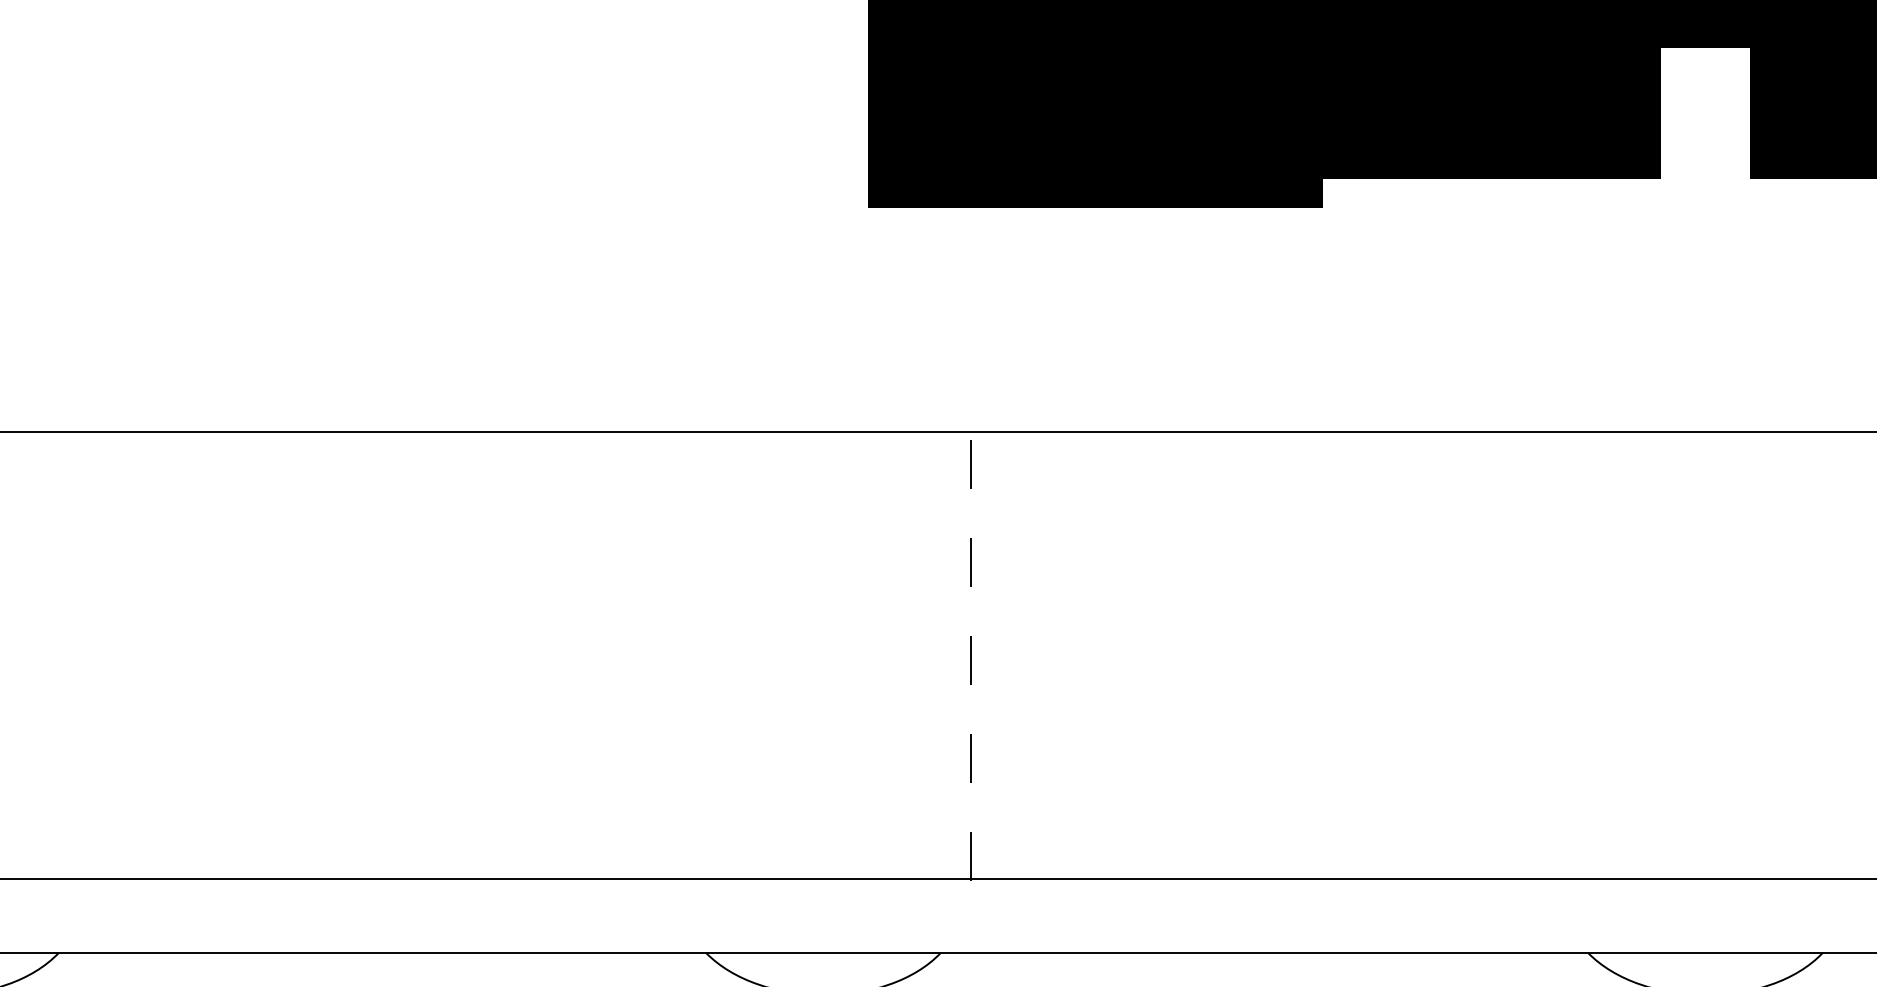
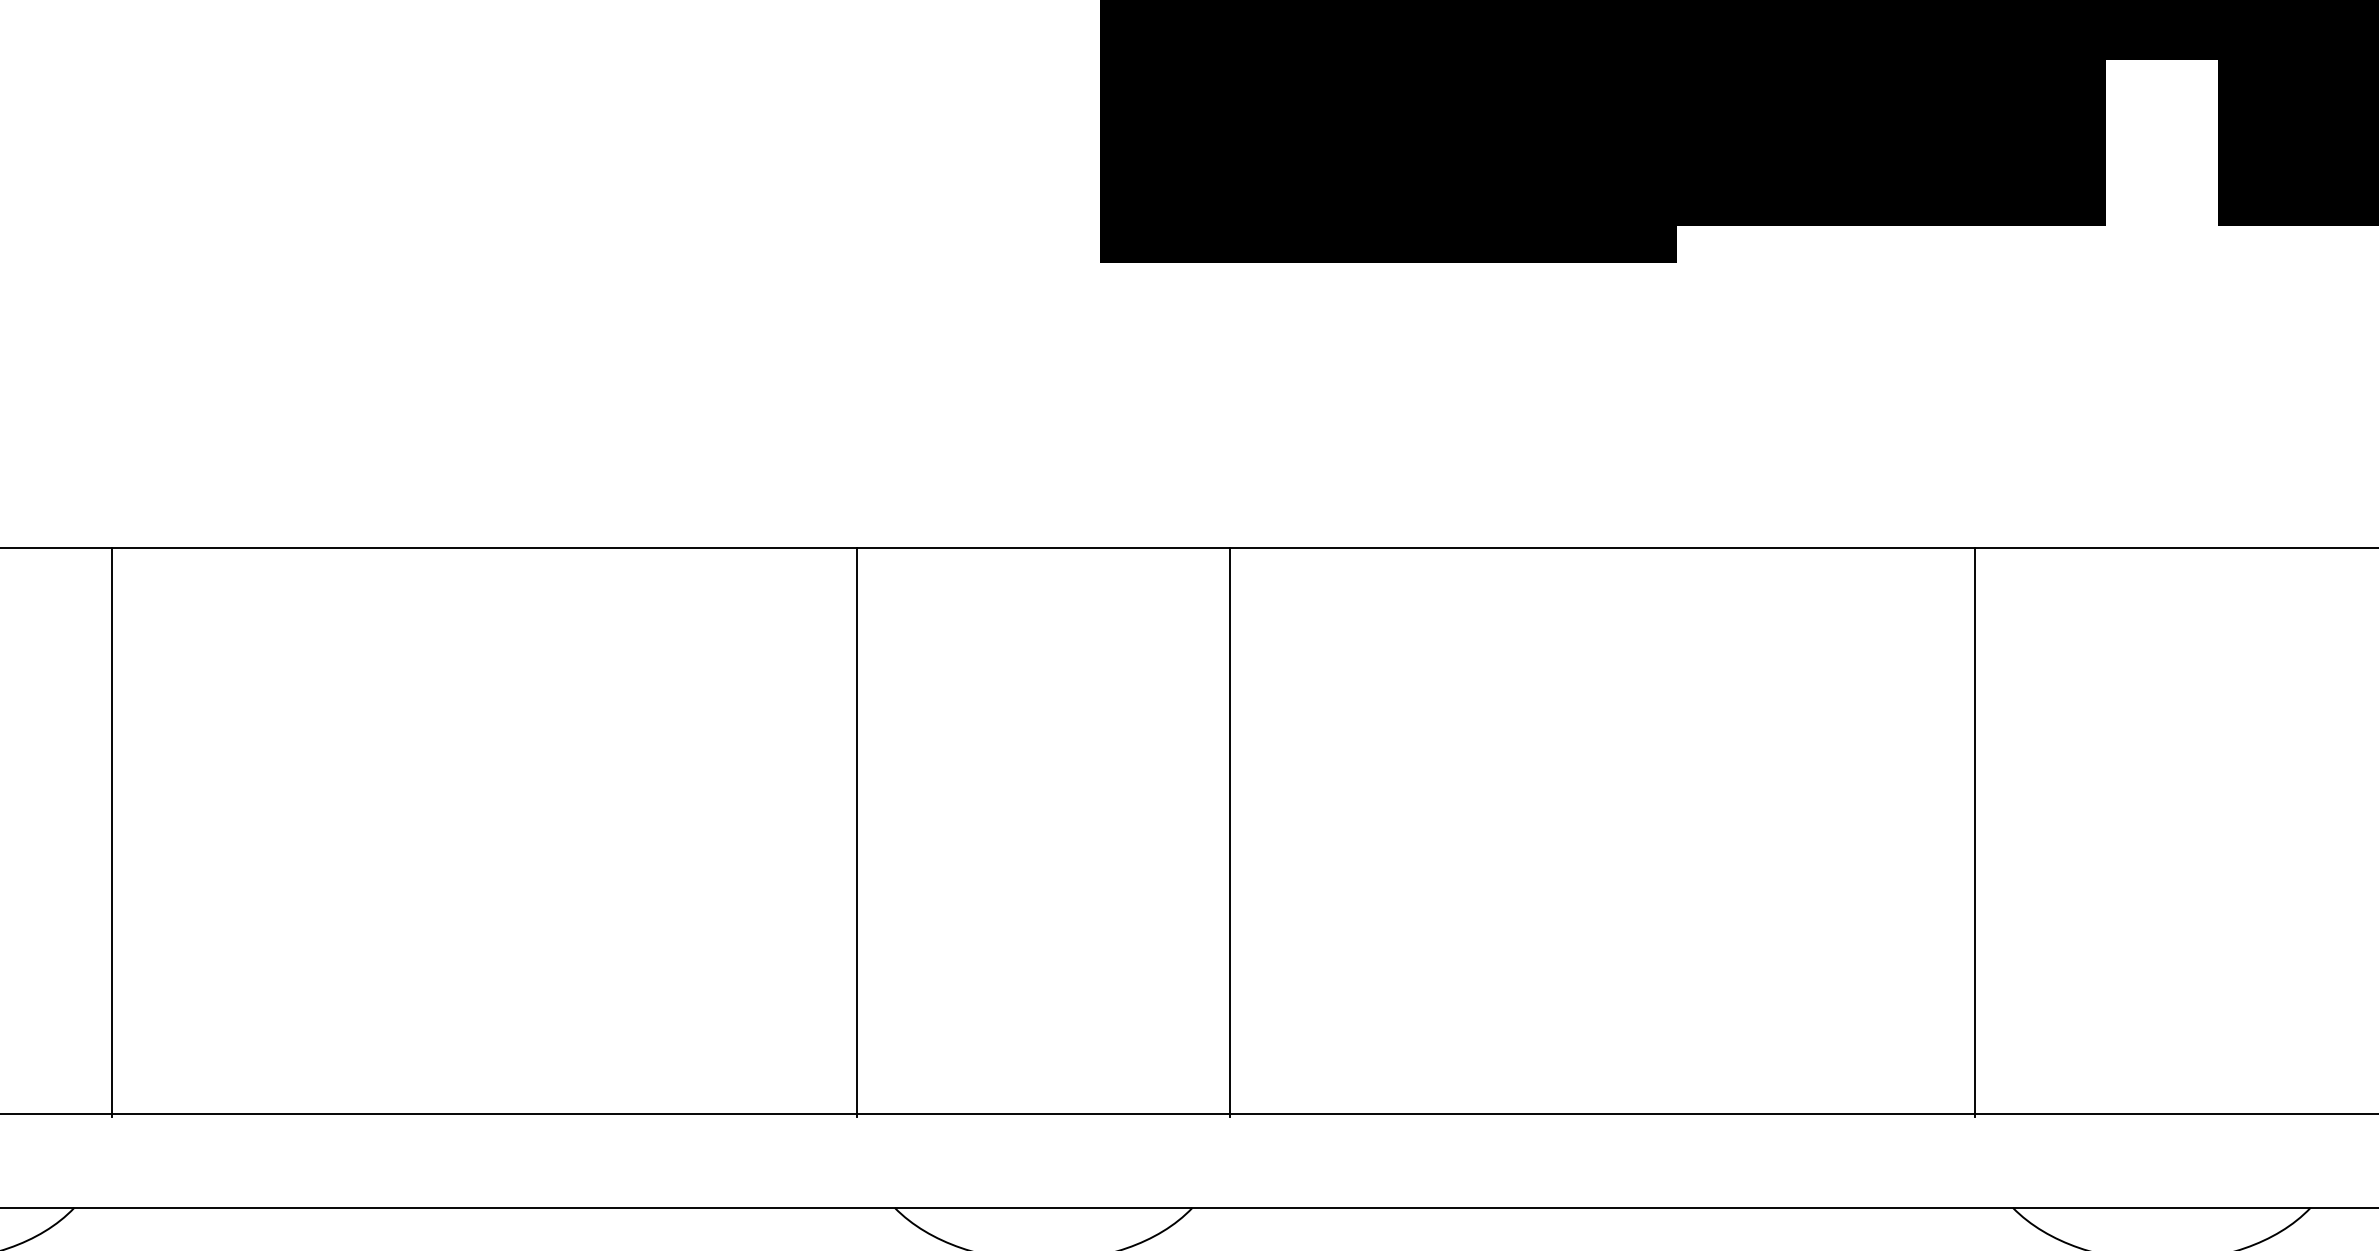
line: (88, 656) -> (111, 832), added
line: (676, 656) -> (857, 832), added
line: (970, 656) -> (1230, 832), dashed -> solid
line: (1558, 656) -> (1975, 832), added

